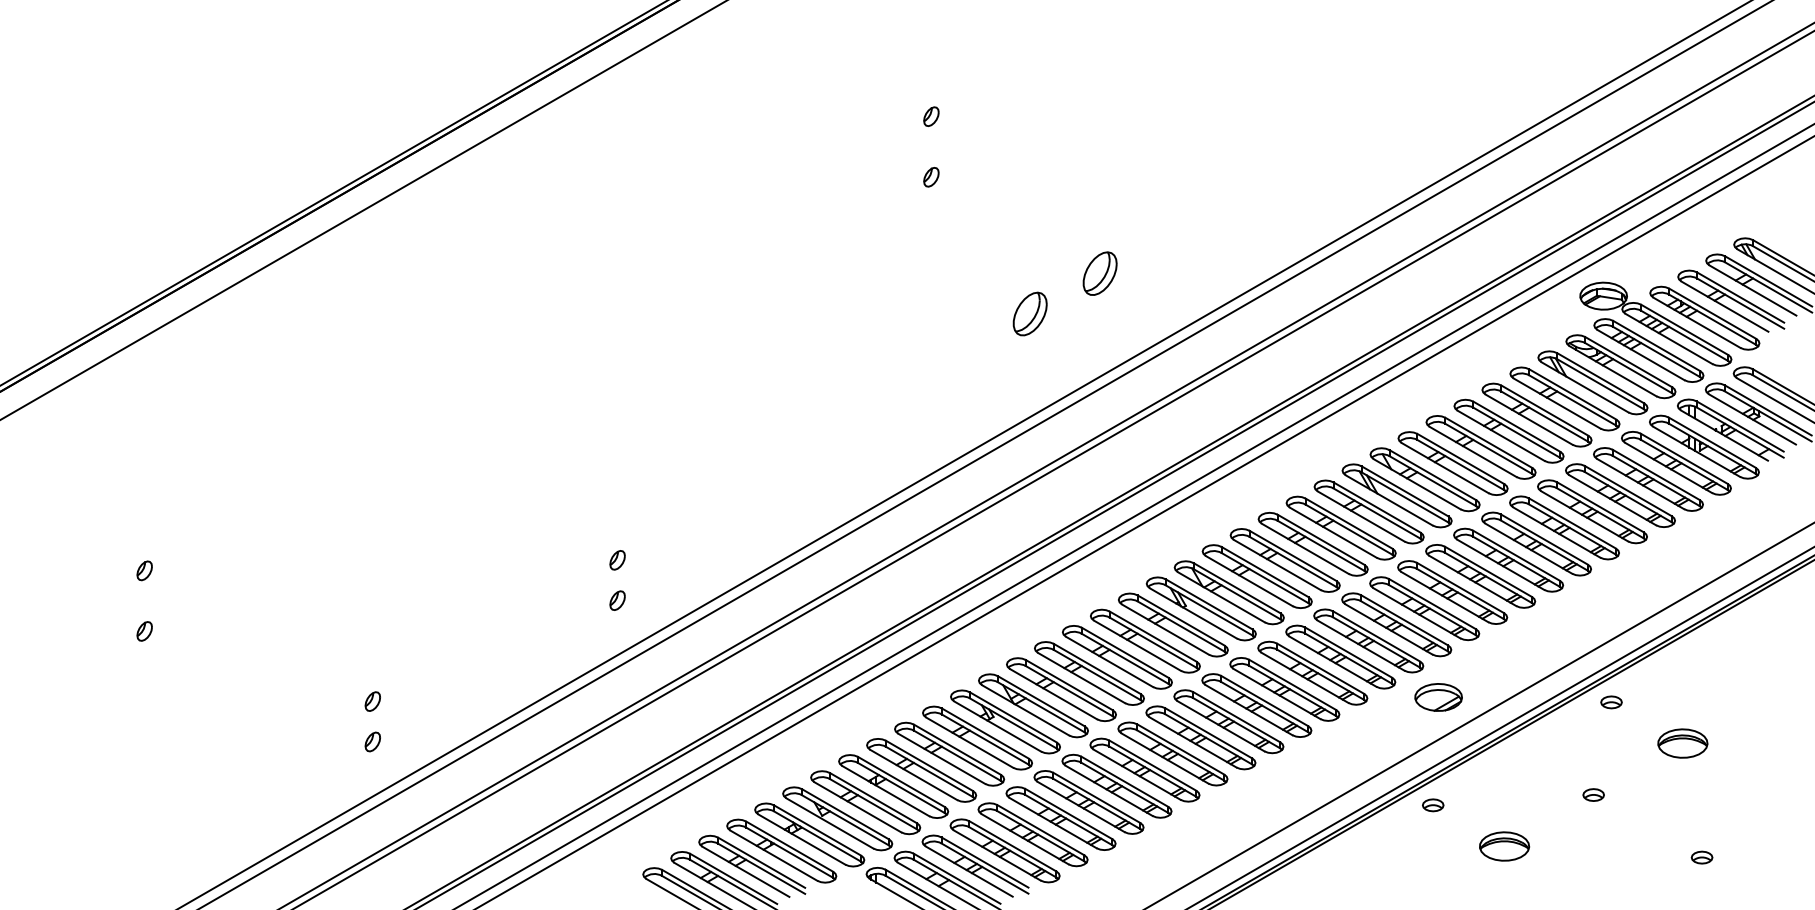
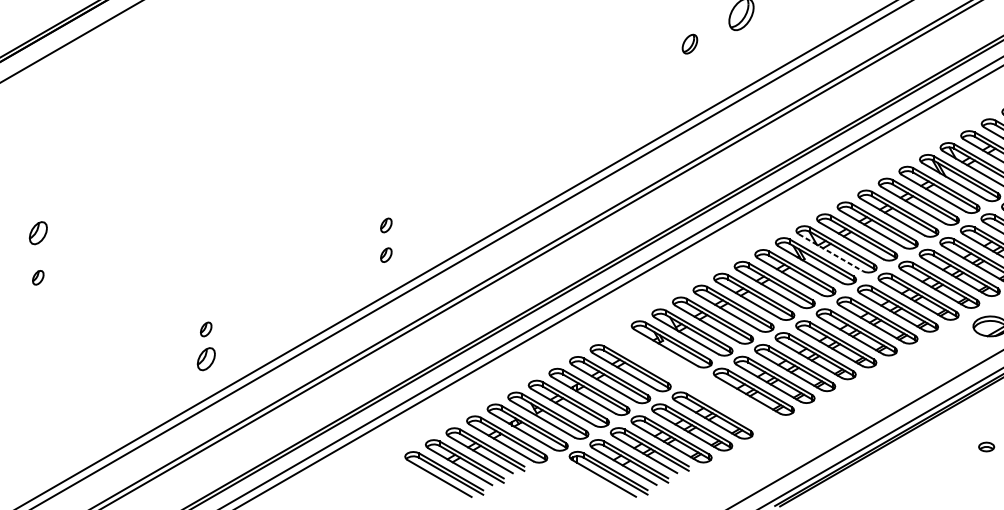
part: (1029, 313) -> (689, 43), size x0.6
part: (144, 570) -> (38, 232), size x1.6
line: (1221, 597) -> (830, 252), solid -> dashed
part: (372, 741) -> (205, 358), size x1.6
part: (1033, 769) -> (692, 379), removed
part: (1433, 805) -> (986, 447), moved

